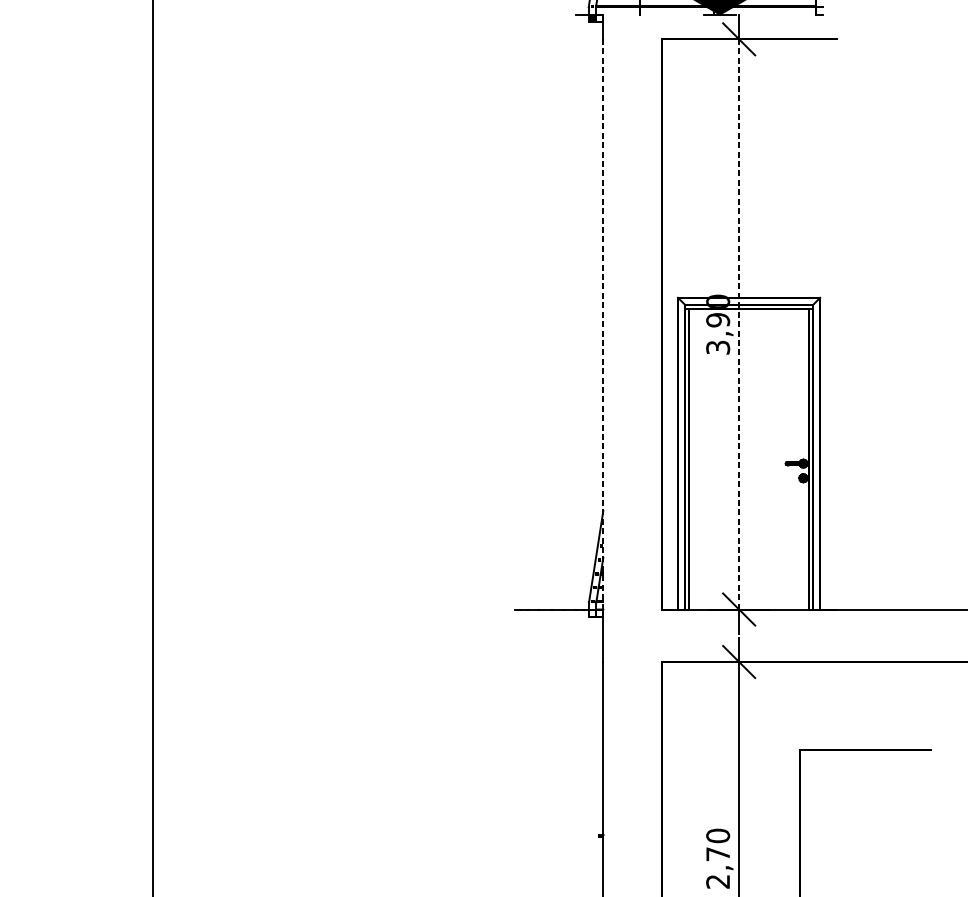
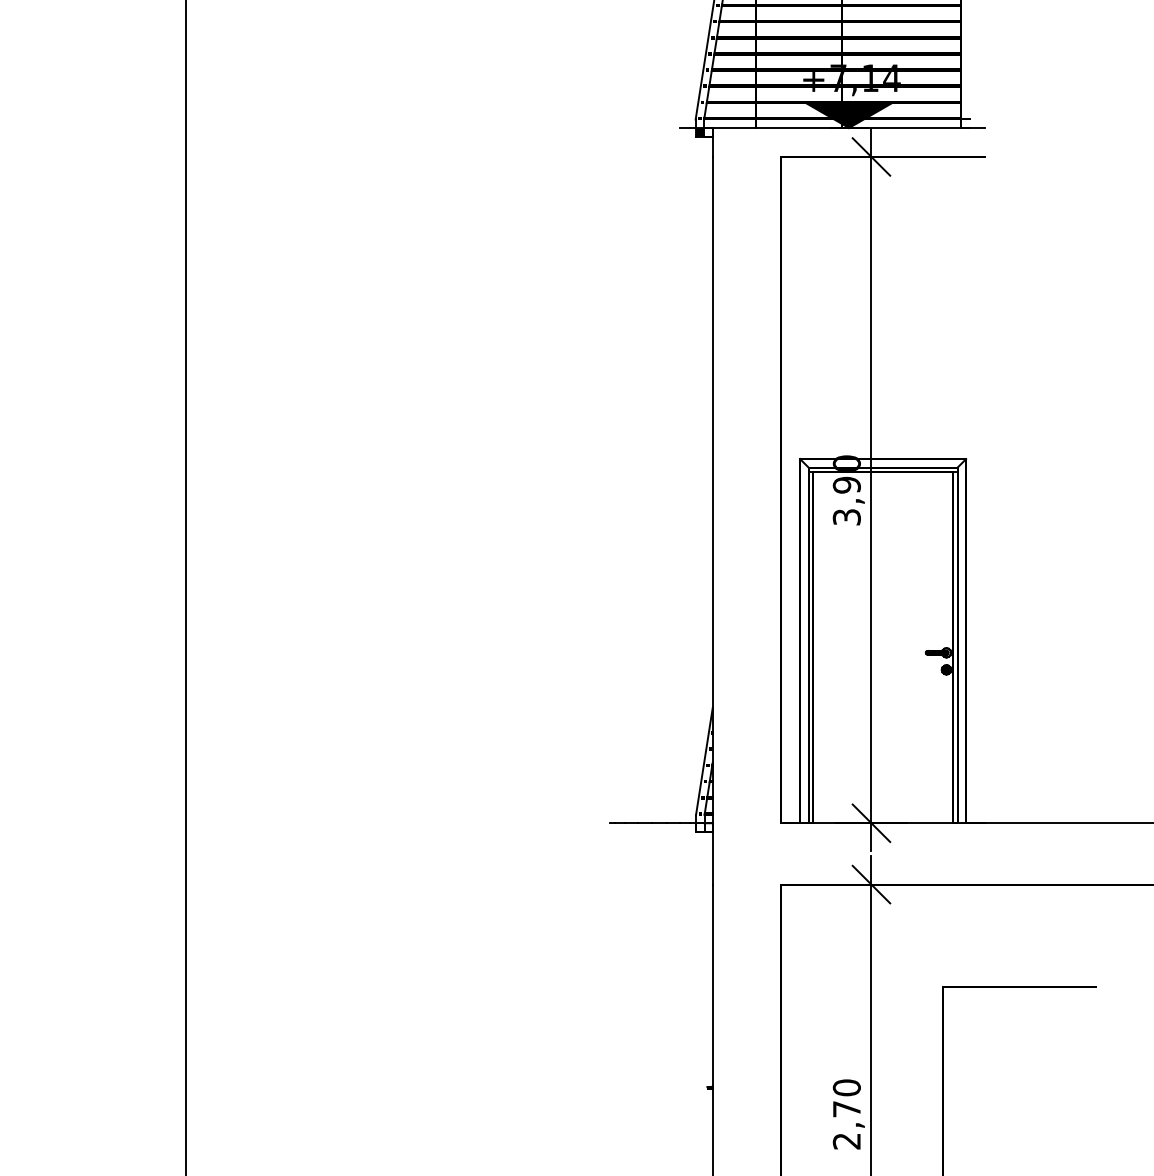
line: (719, 14) -> (848, 128), added
line: (603, 323) -> (712, 489), dashed -> solid
line: (739, 323) -> (871, 489), dashed -> solid

